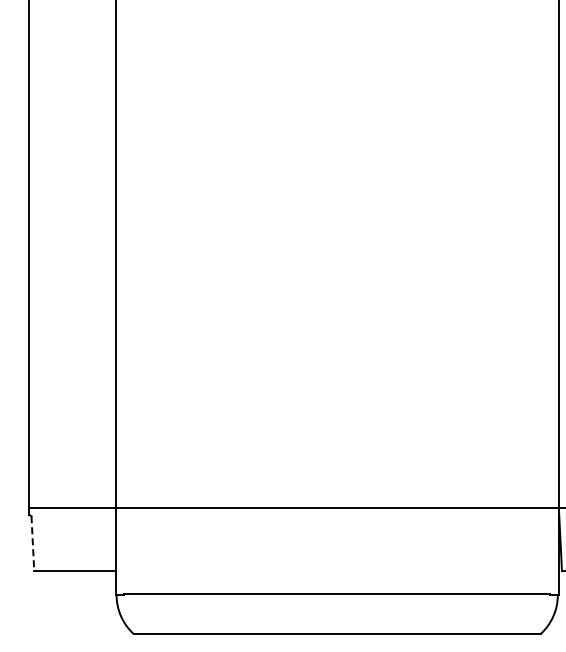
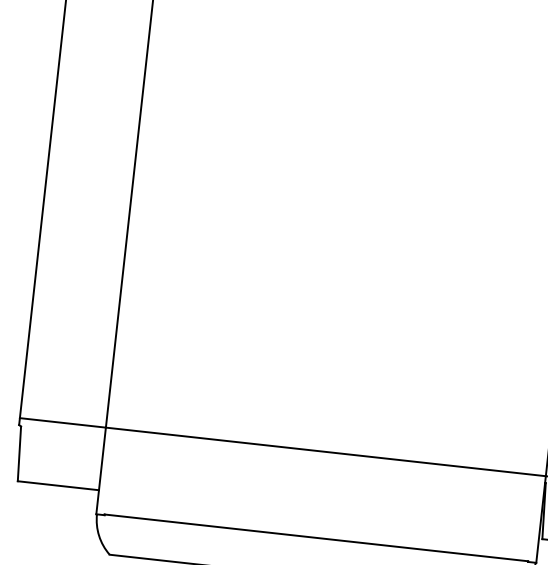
line: (32, 544) -> (18, 454), dashed -> solid

